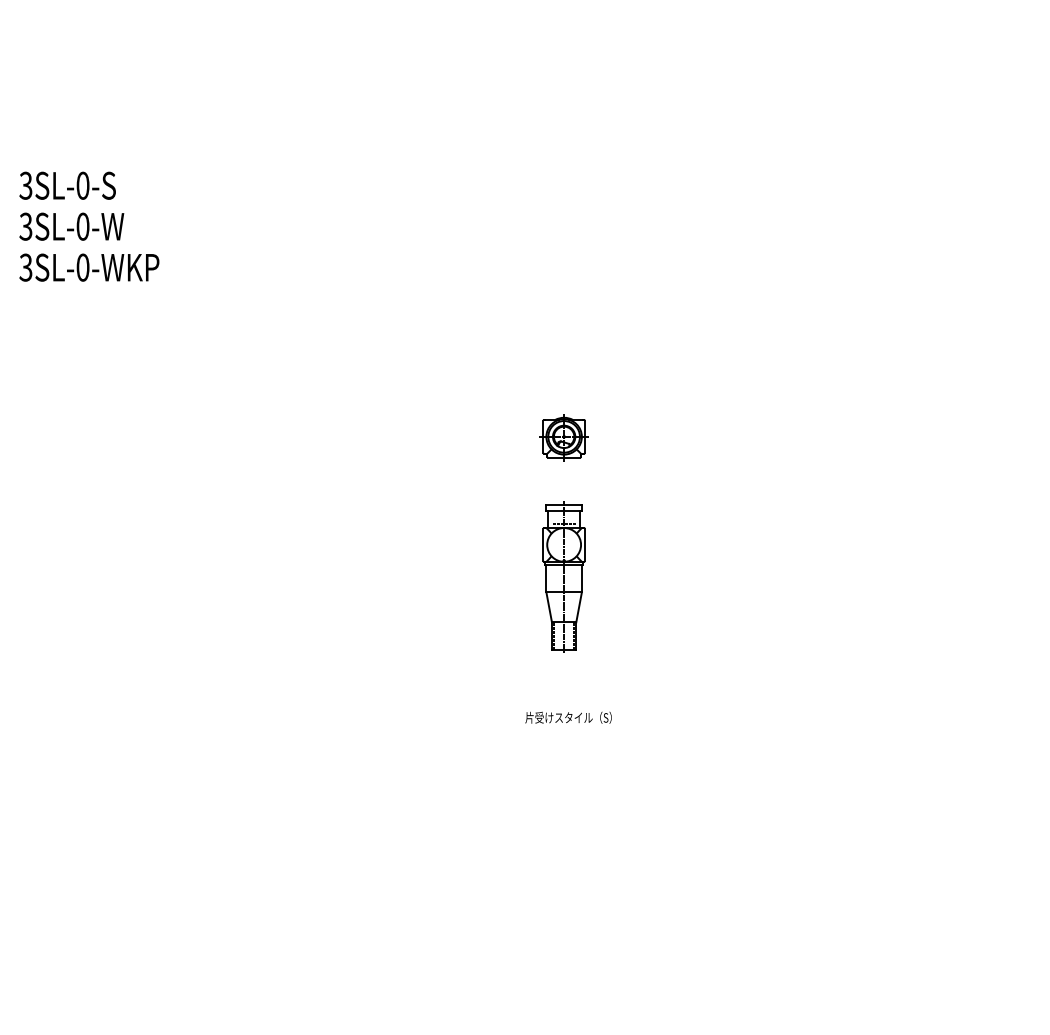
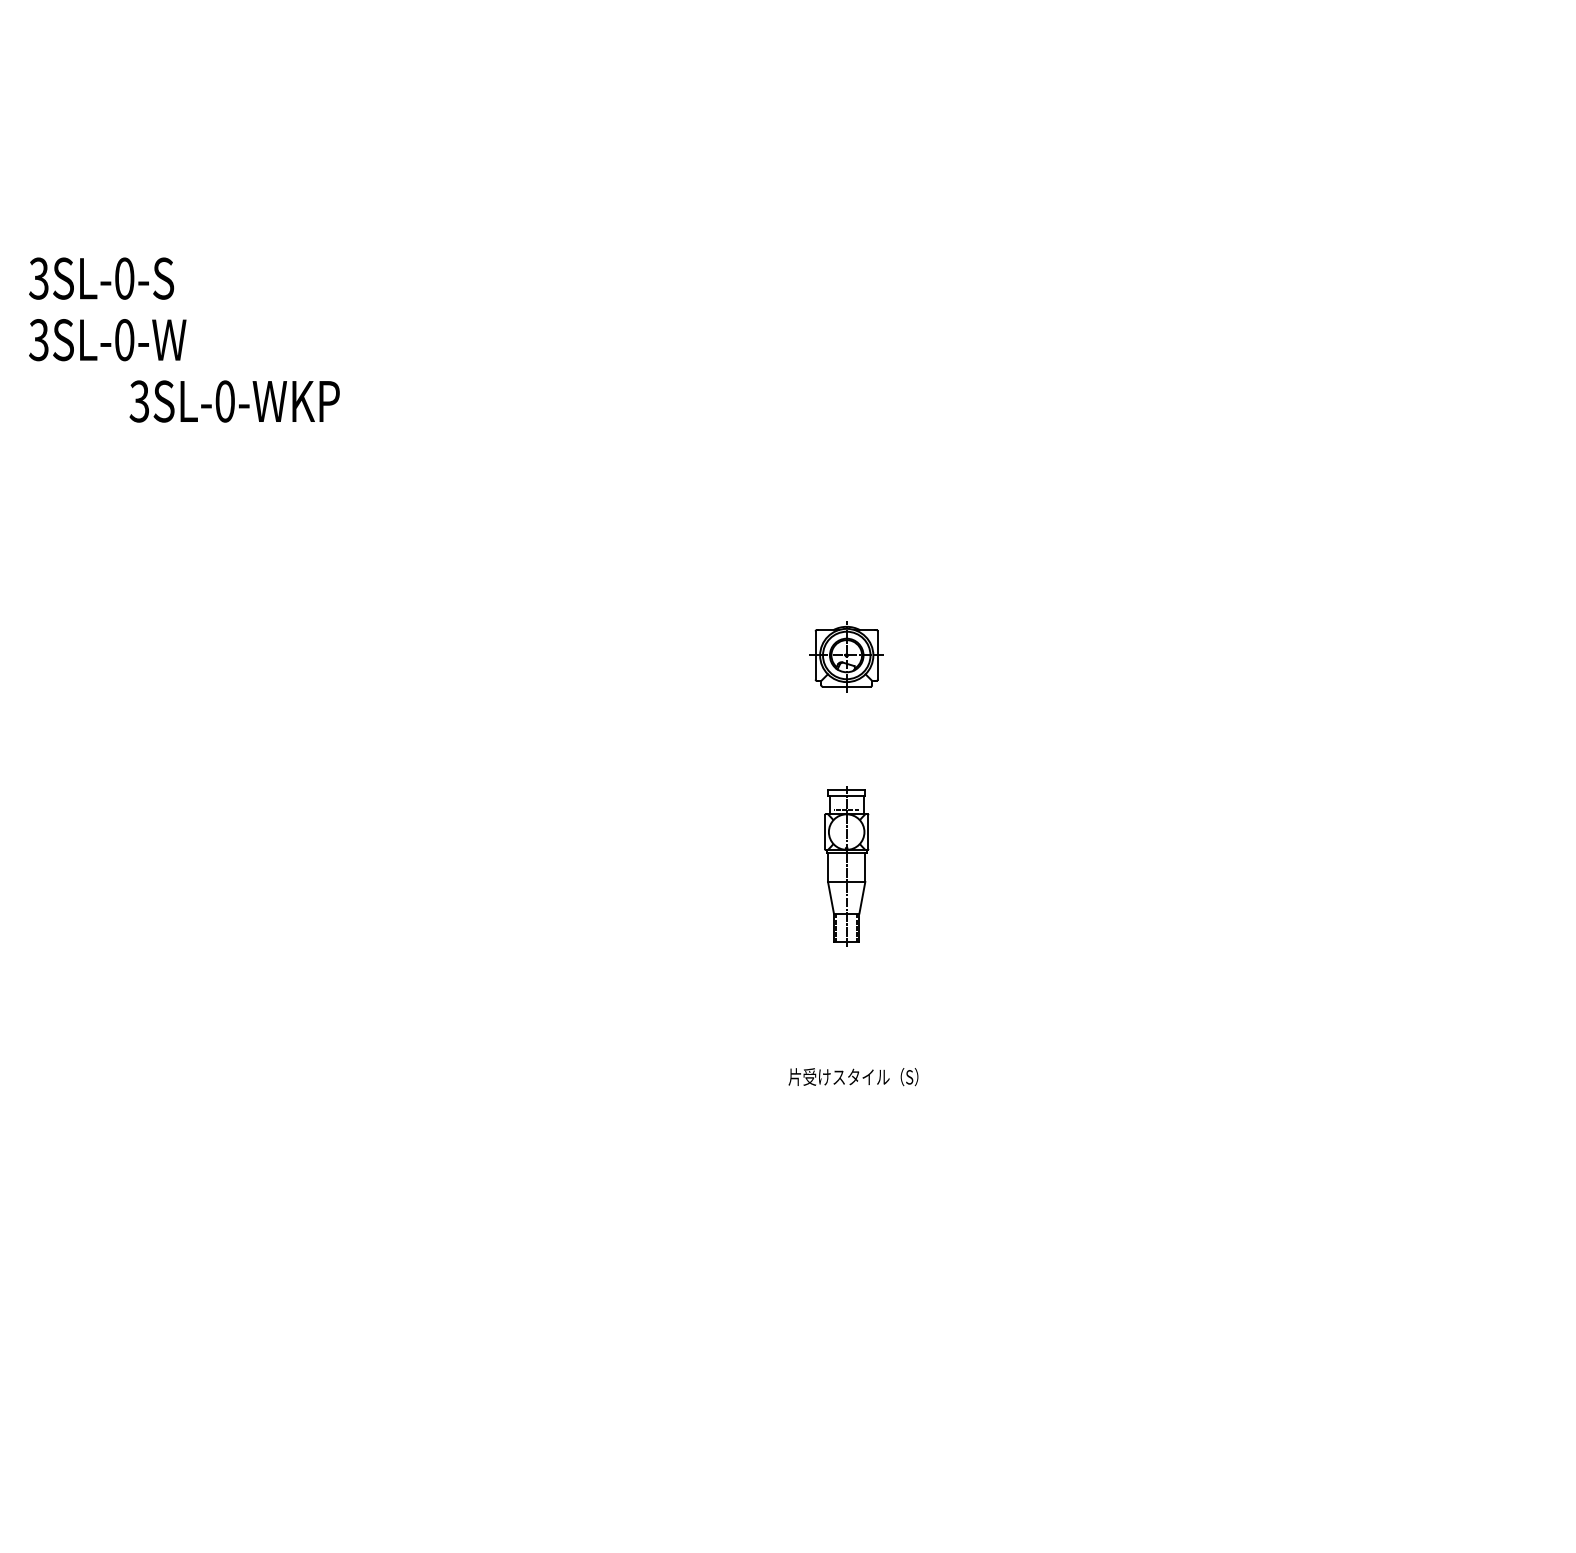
text: (89, 267) -> (234, 401), moved
part: (563, 576) -> (845, 865), size x0.7

